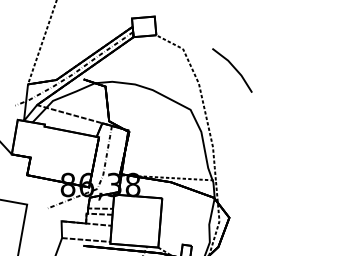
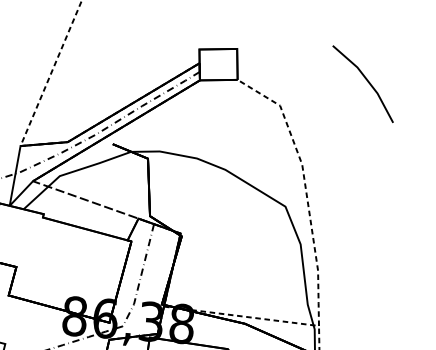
line: (233, 68) -> (365, 80), moved

